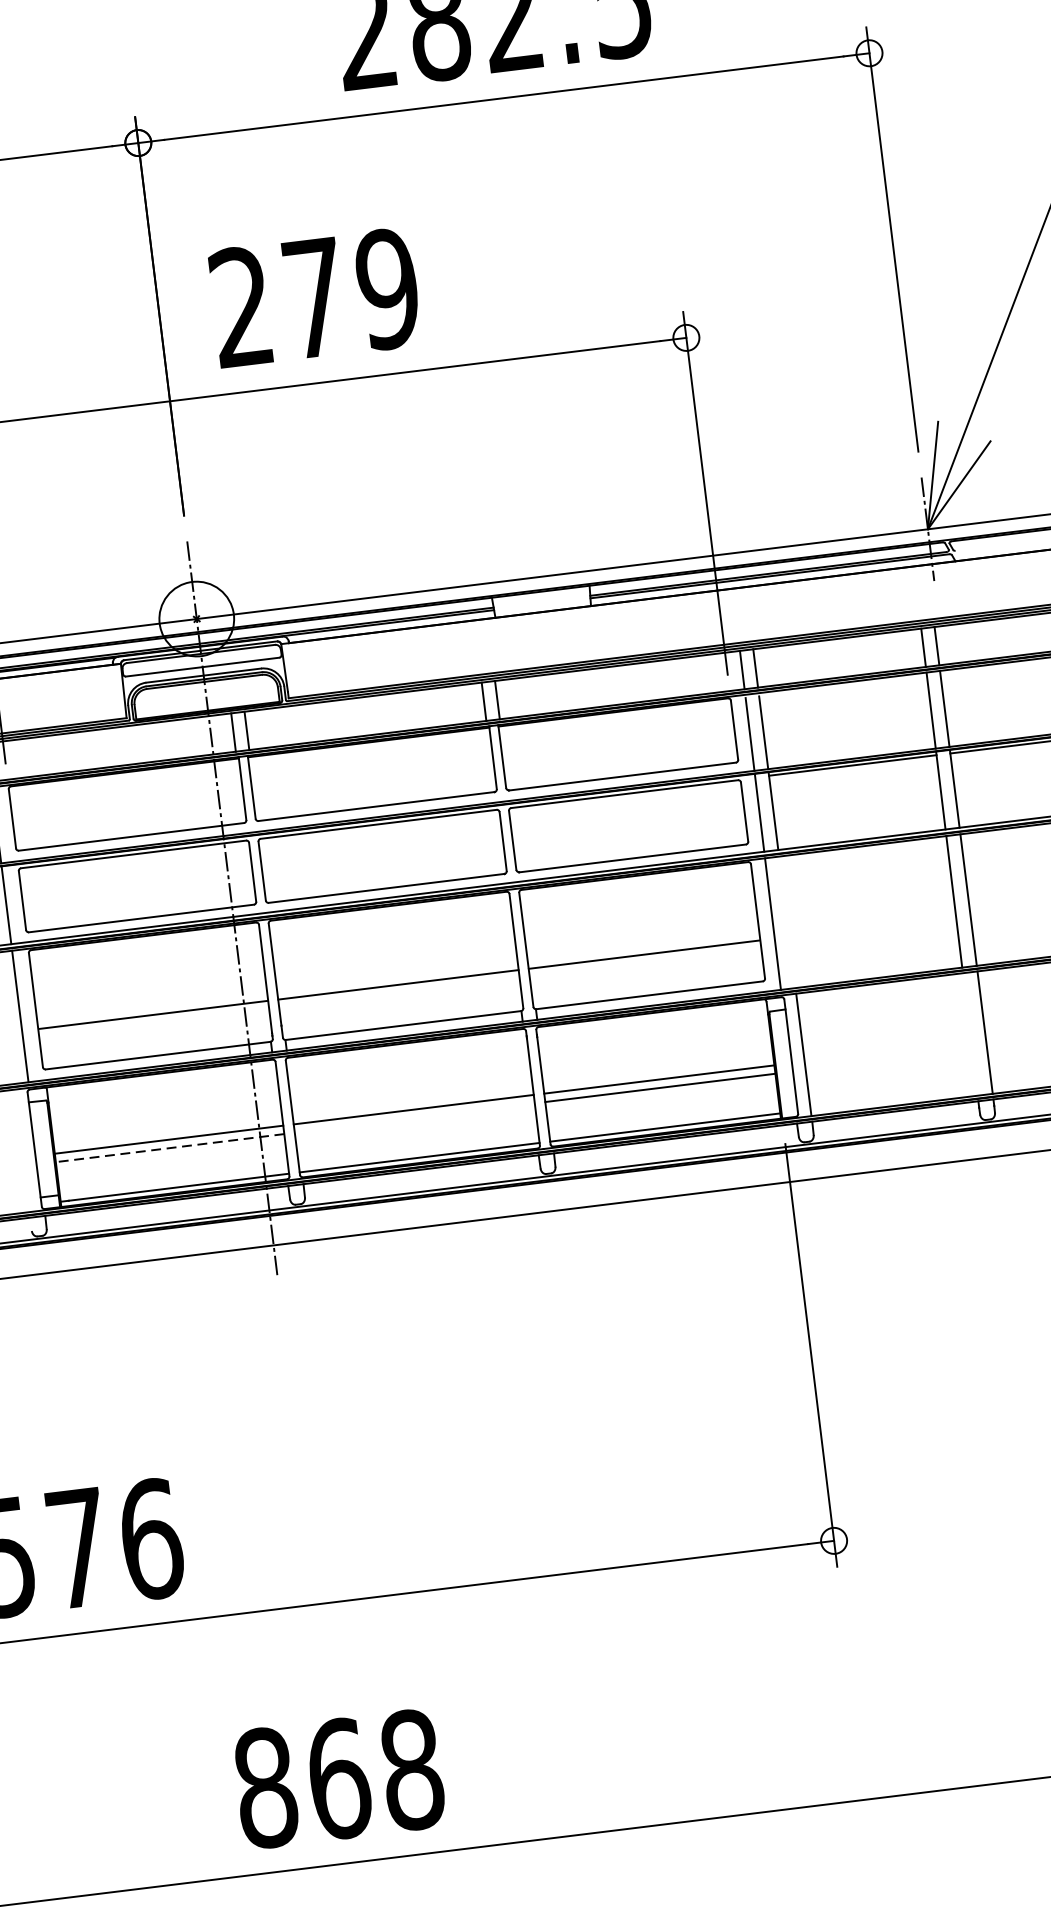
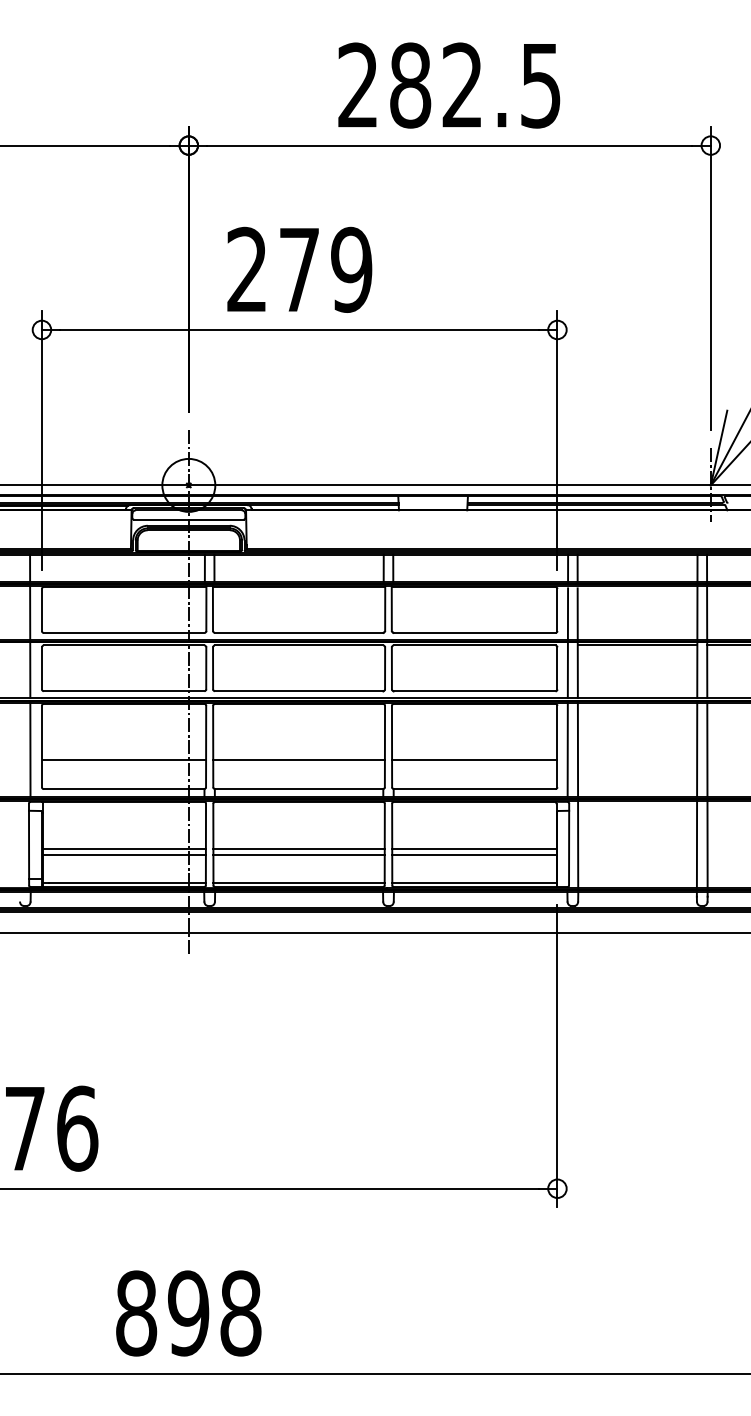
line: (786, 922) -> (577, 749), added
line: (969, 1034) -> (696, 844), added
line: (414, 1118) -> (298, 855), added
line: (170, 1148) -> (124, 855), dashed -> solid
text: (338, 1779) -> (188, 1313), 868 -> 898

